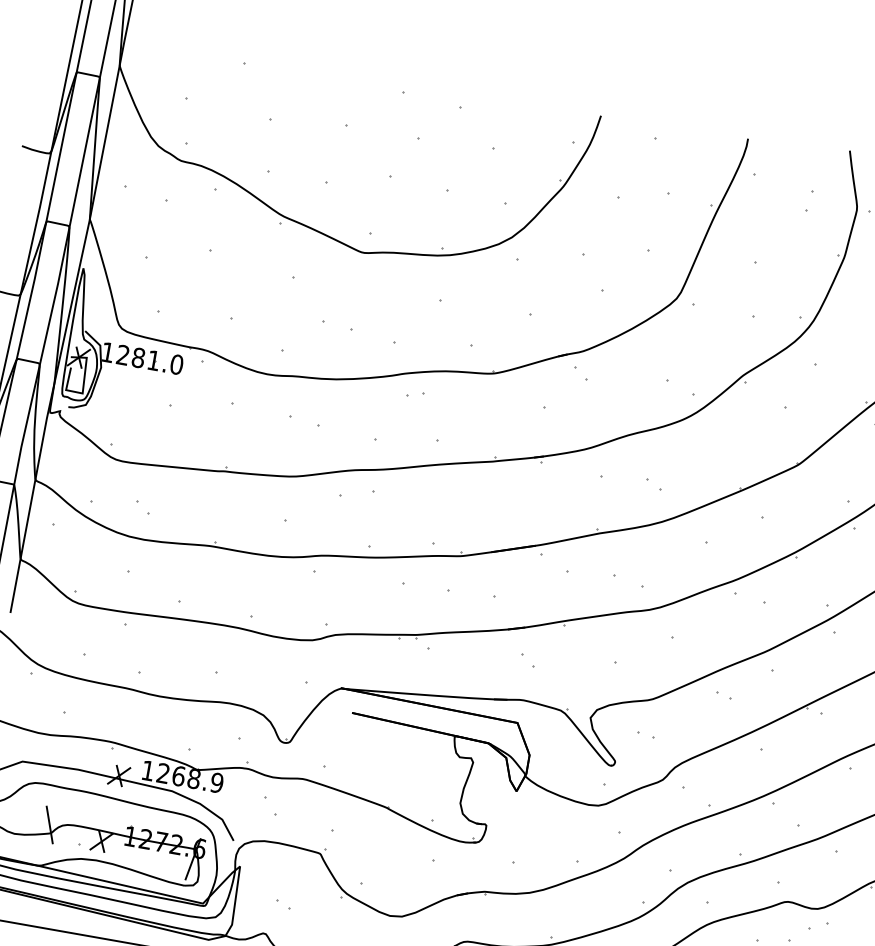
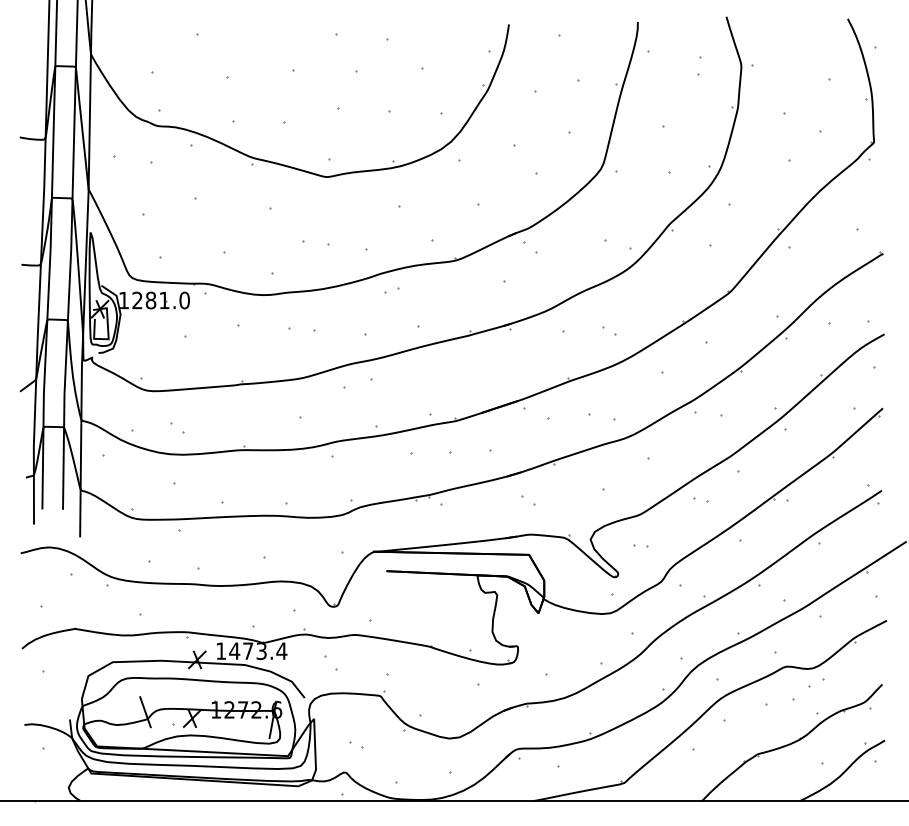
text: (190, 778) -> (258, 651), 1268.9 -> 1473.4

